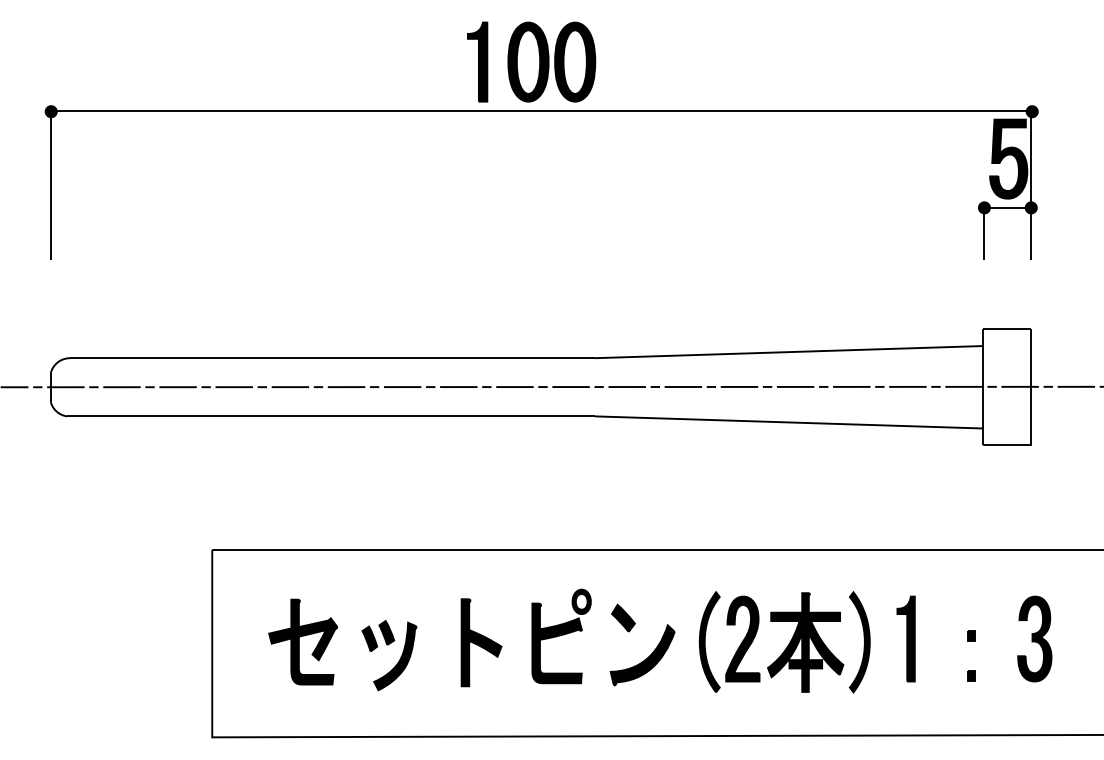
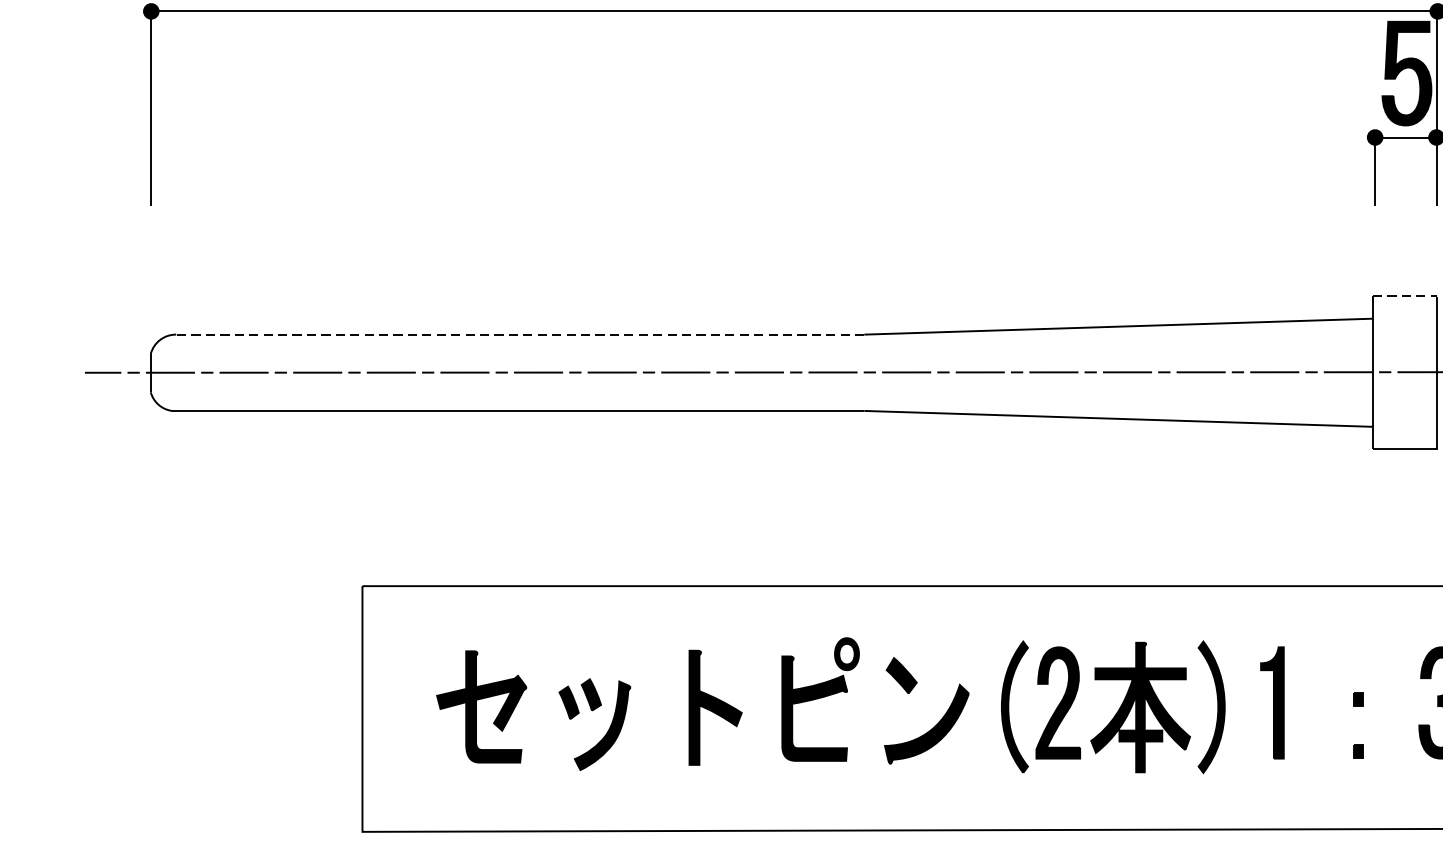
line: (1007, 329) -> (1405, 297), solid -> dashed
line: (332, 358) -> (520, 335), solid -> dashed

